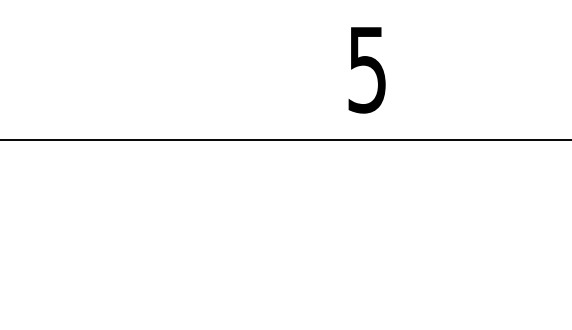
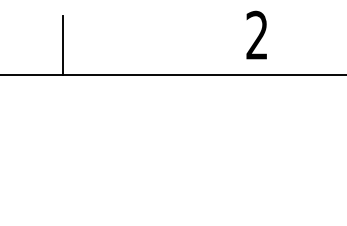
text: (366, 69) -> (256, 35), 5 -> 2
line: (20, 87) -> (62, 45), added

